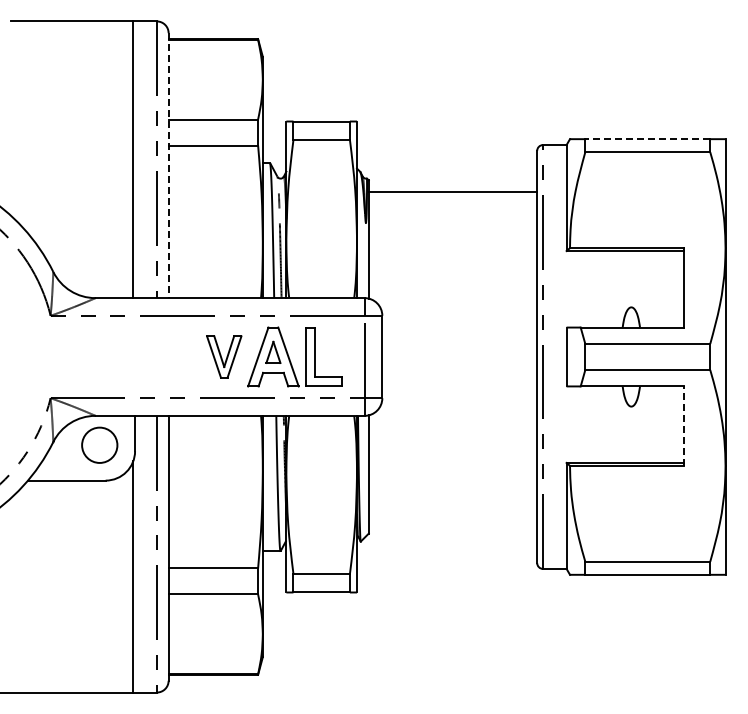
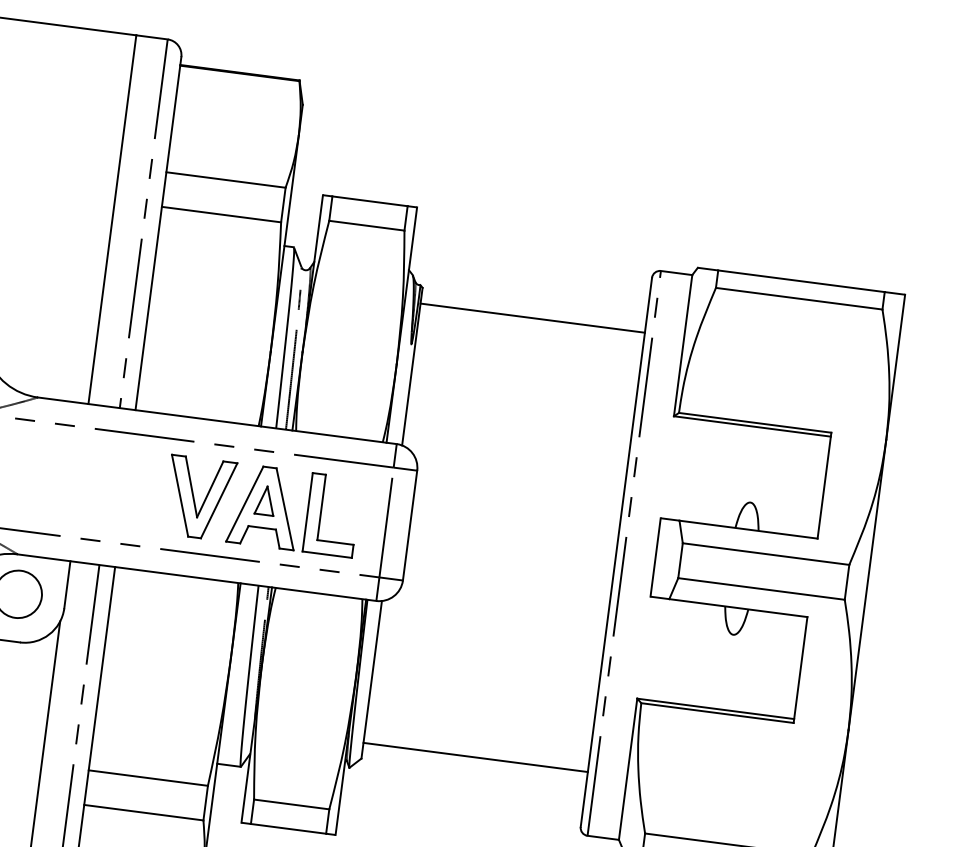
line: (647, 139) -> (801, 281), dashed -> solid
line: (168, 166) -> (158, 234), dashed -> solid
part: (223, 356) -> (198, 497), size x1.43
line: (684, 426) -> (800, 670), dashed -> solid
line: (452, 521) -> (475, 756), added

